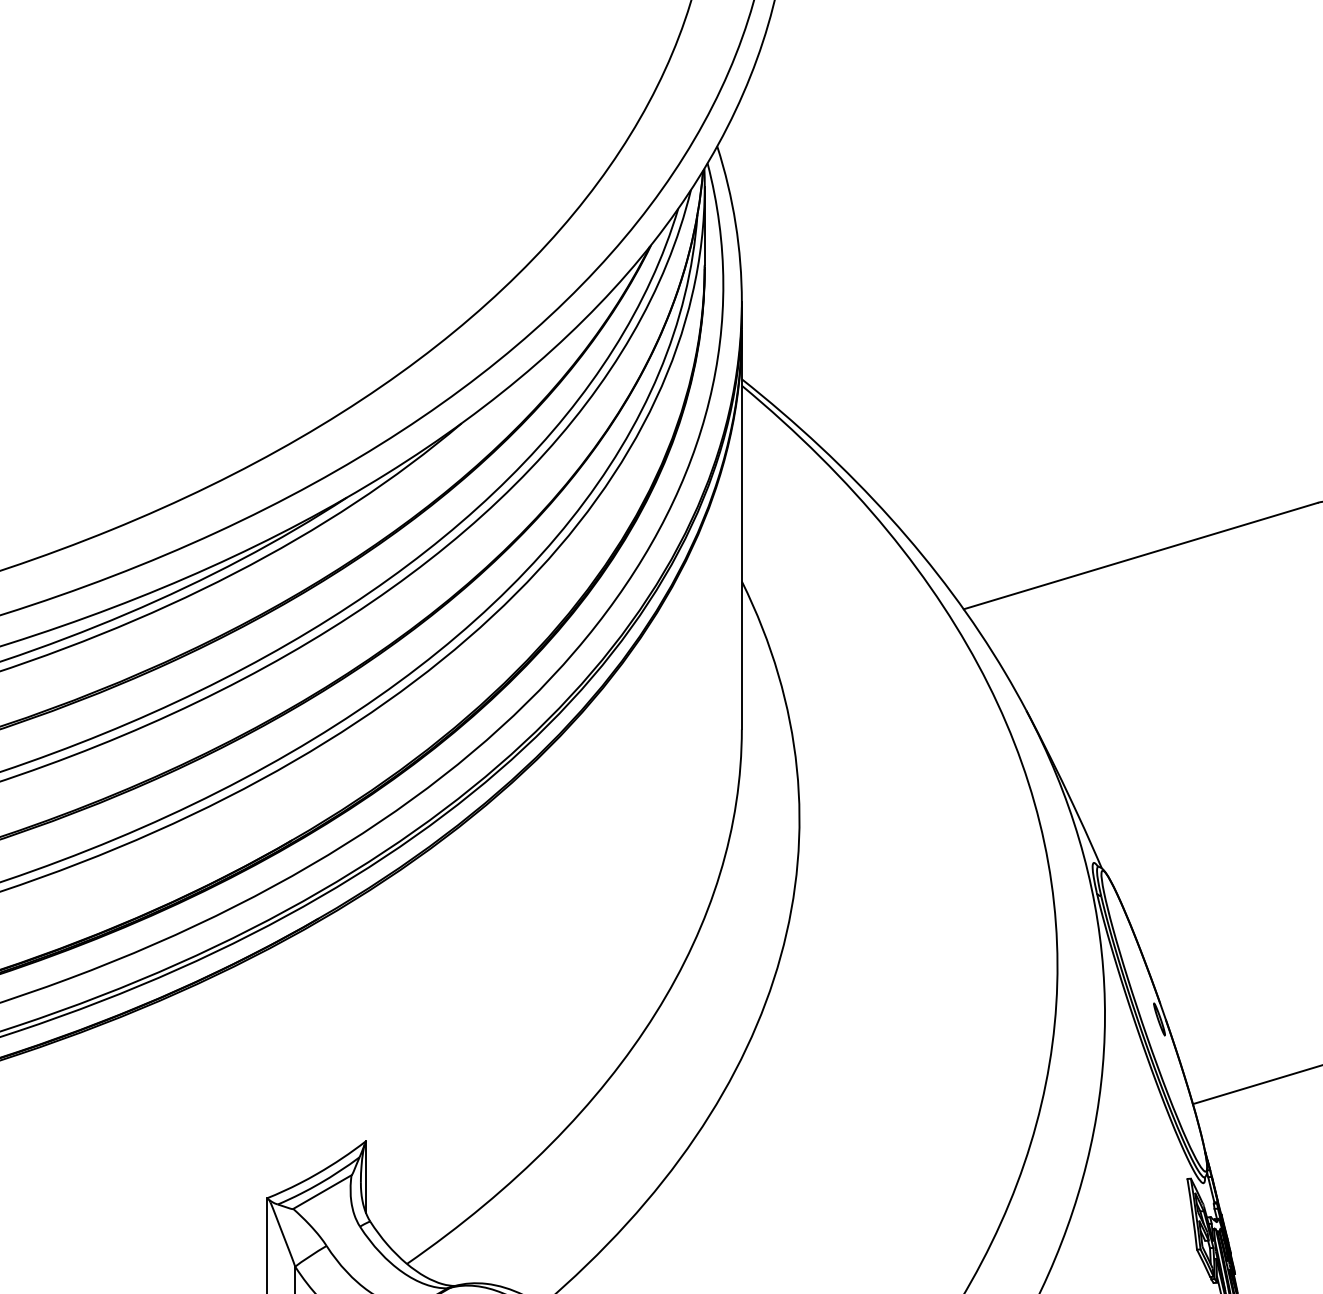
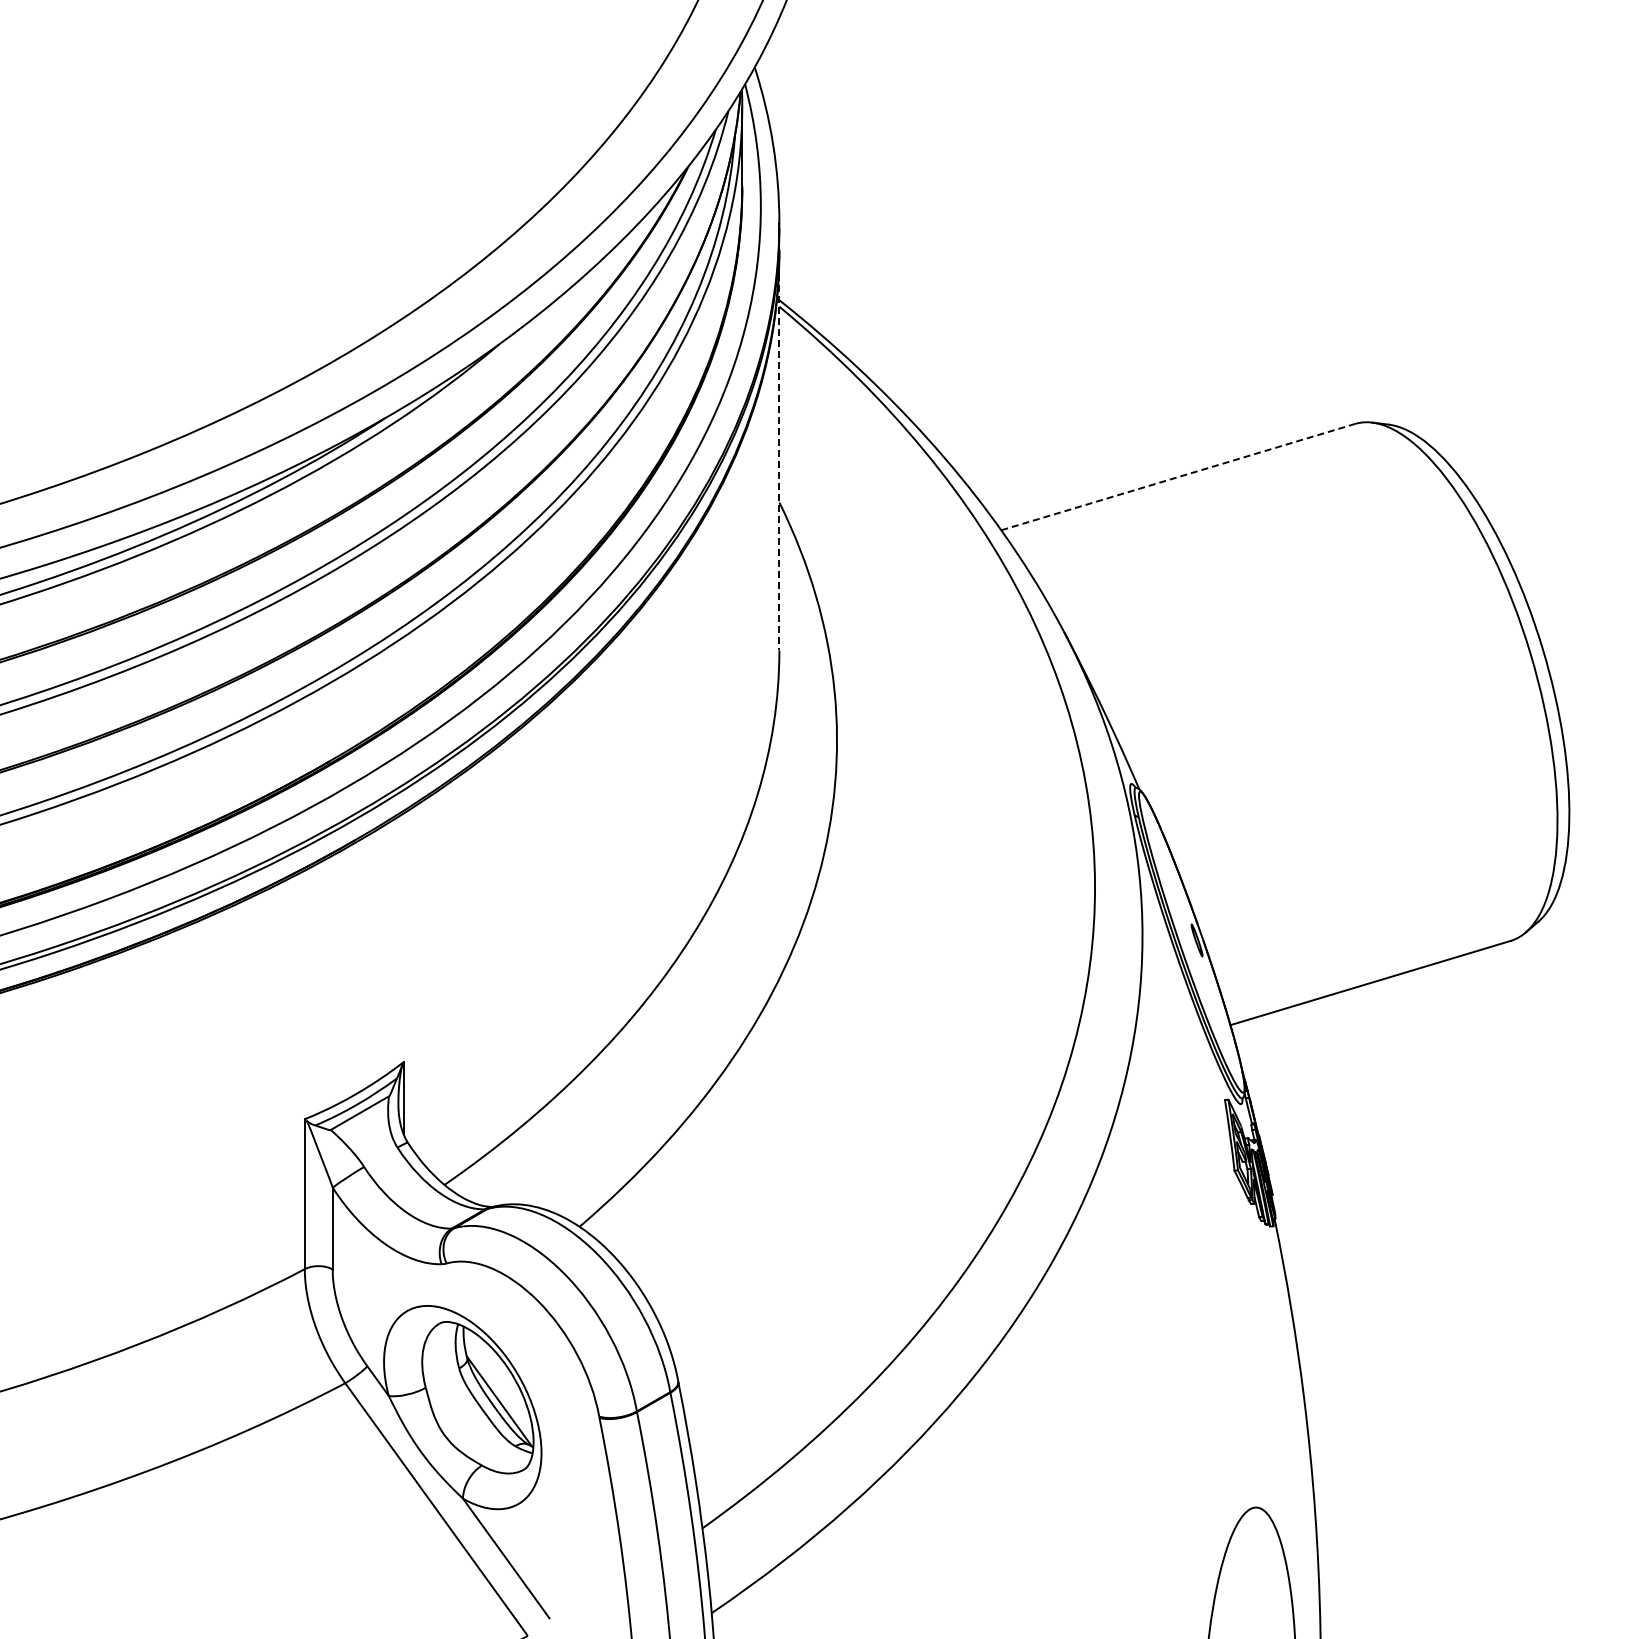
line: (741, 530) -> (779, 451), solid -> dashed
line: (1140, 556) -> (1178, 477), solid -> dashed

